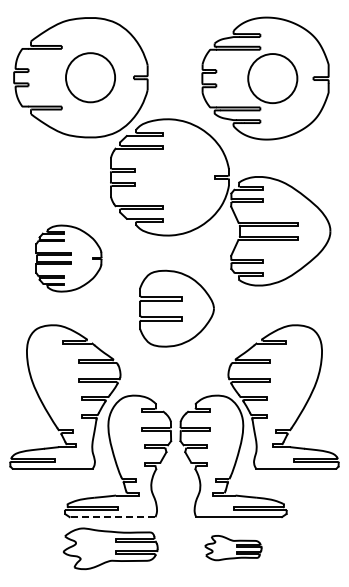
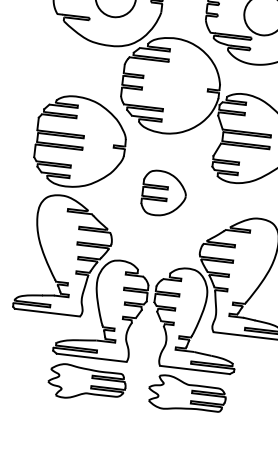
part: (68, 258) -> (80, 142), size x1.67
part: (176, 308) -> (163, 193), size x0.71
line: (112, 517) -> (91, 358), dashed -> solid
part: (233, 547) -> (187, 394), size x1.67

